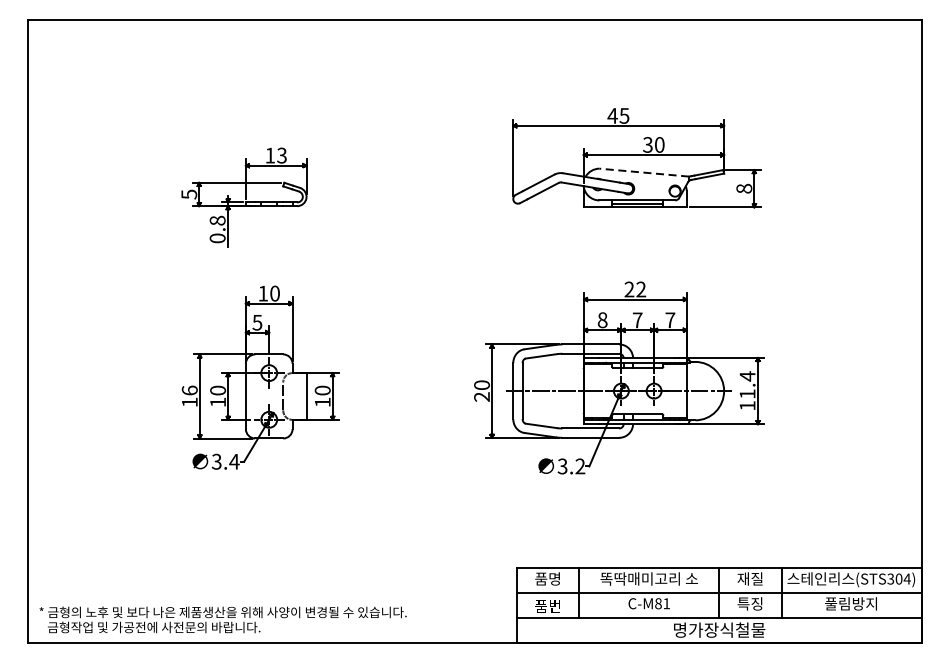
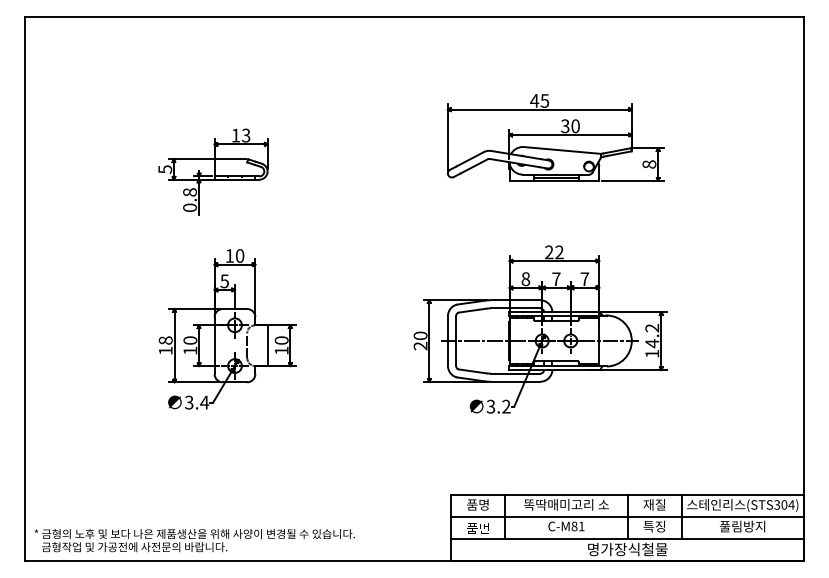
line: (643, 172) -> (561, 150), dashed -> solid
text: (747, 384) -> (652, 335), 11.4 -> 14.2
text: (189, 390) -> (165, 340), 16 -> 18

